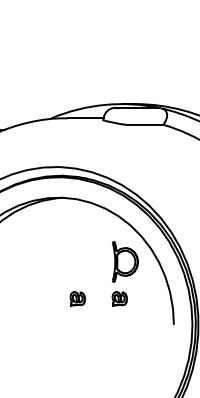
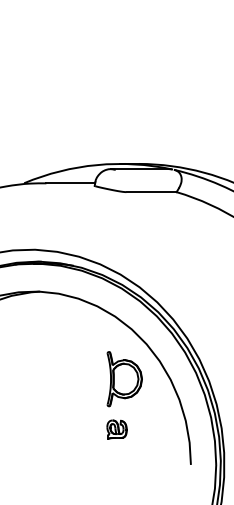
part: (77, 298) -> (59, 428), removed

